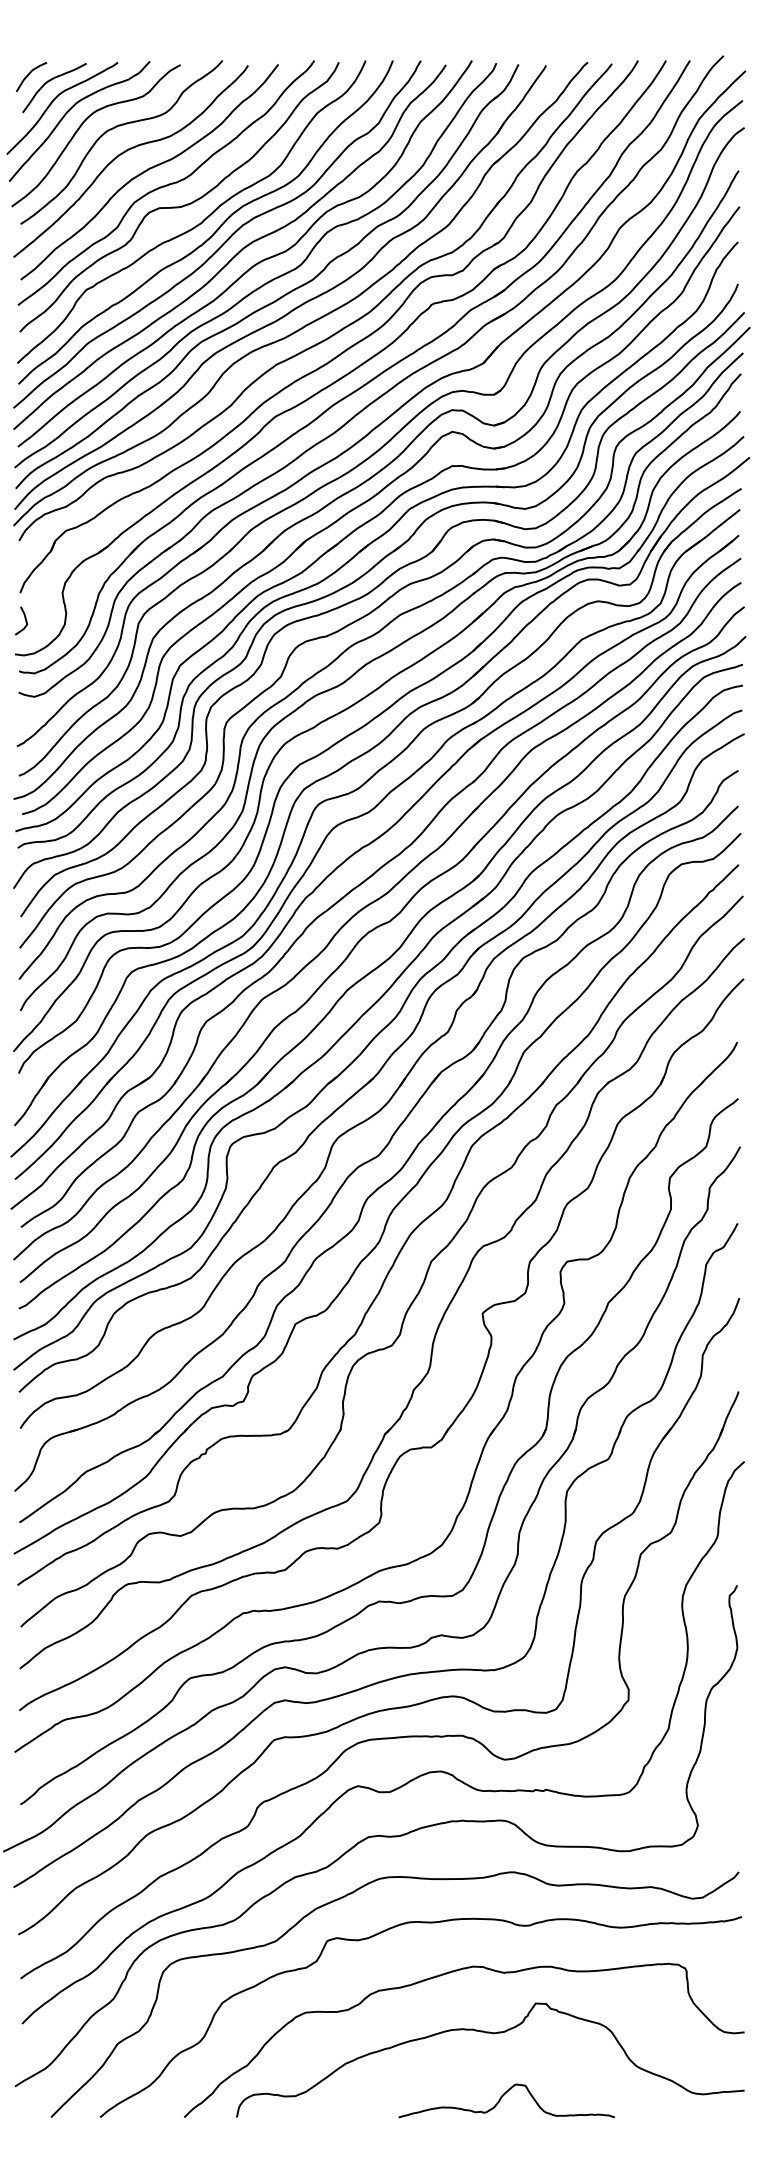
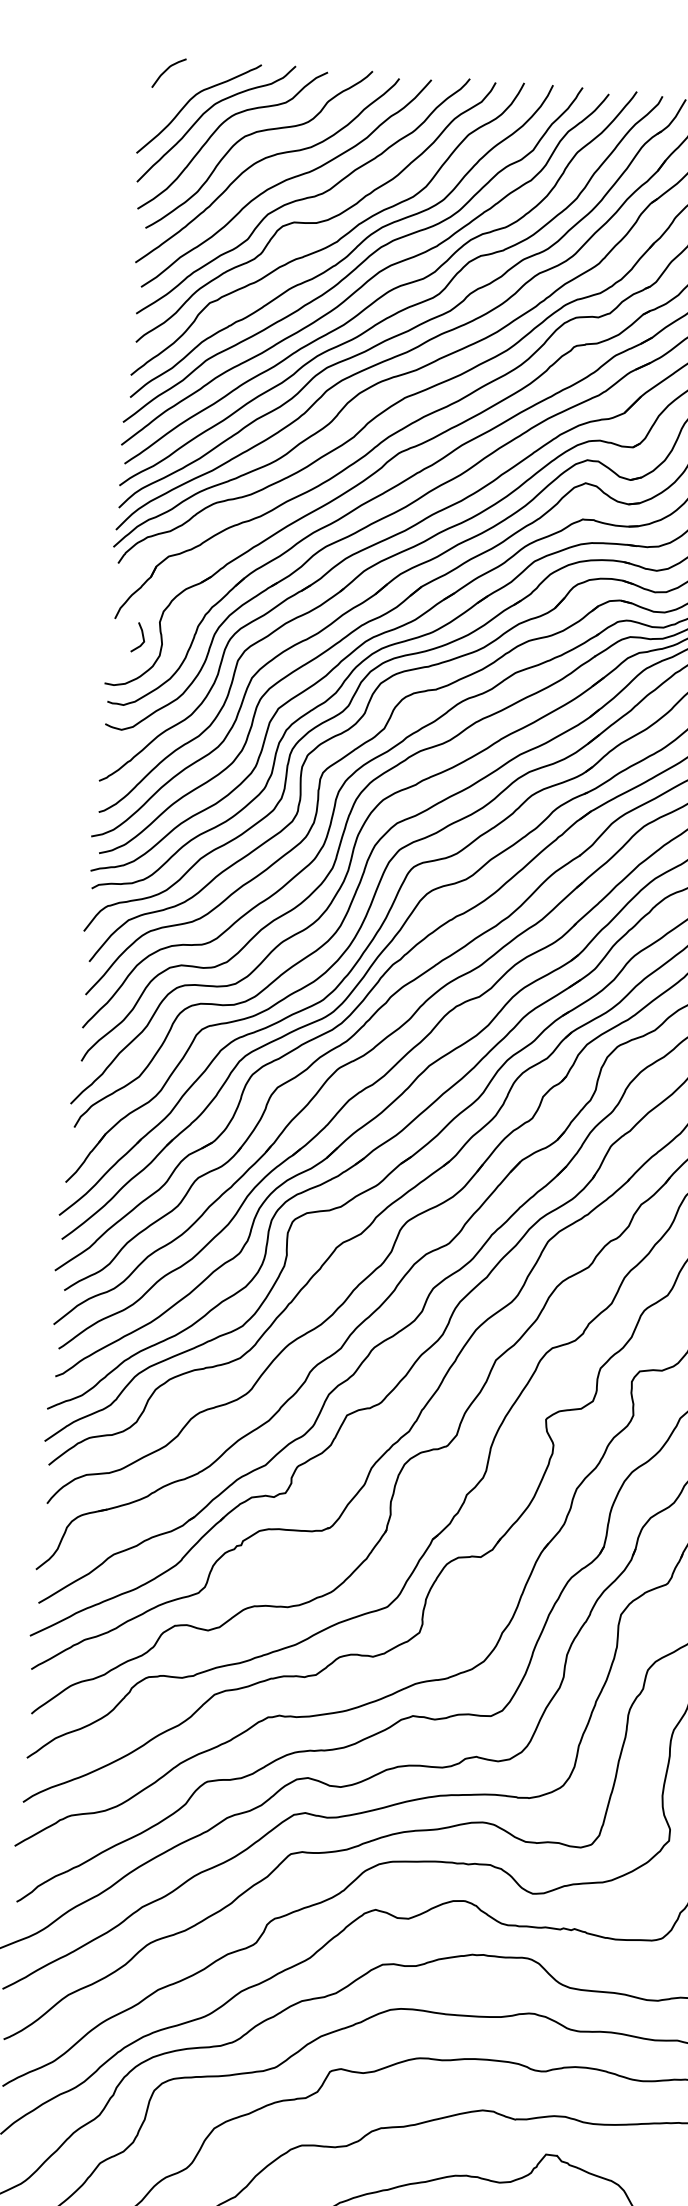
curve: (50, 81) -> (188, 79), removed
line: (24, 618) -> (141, 635), moved

